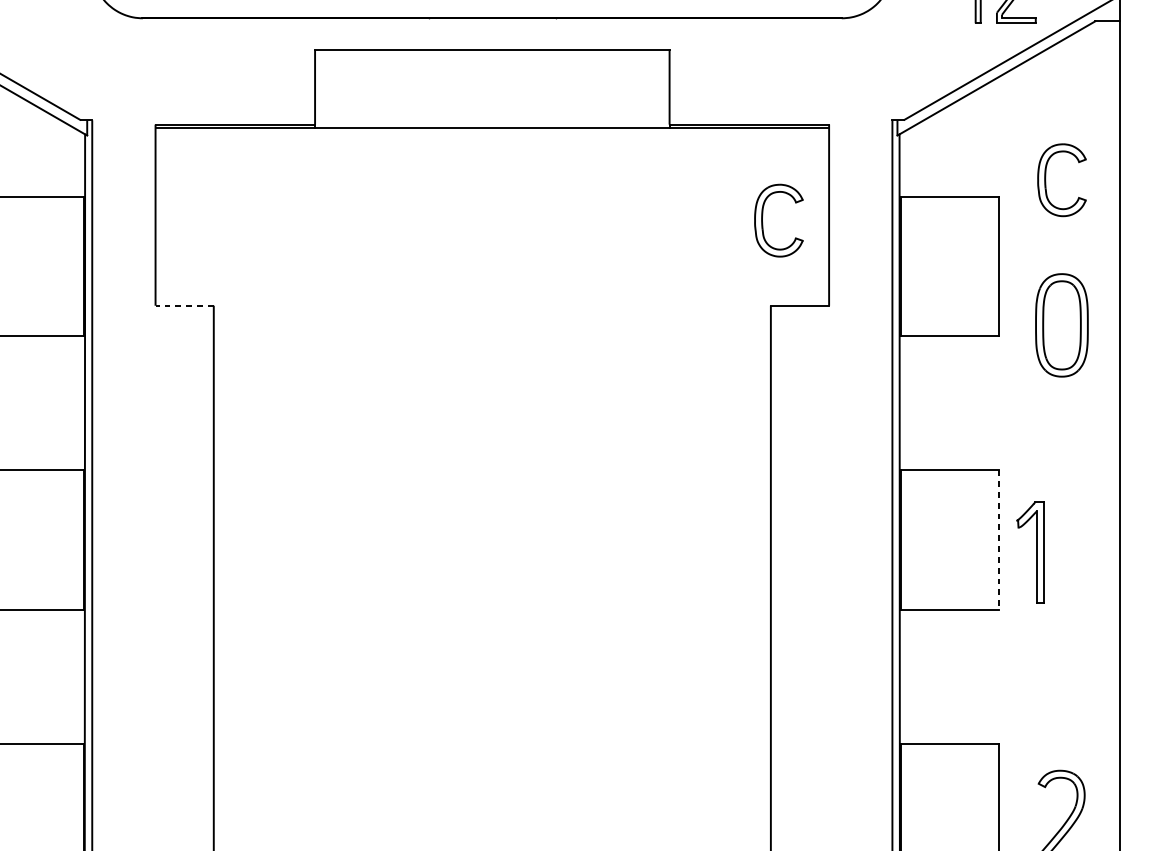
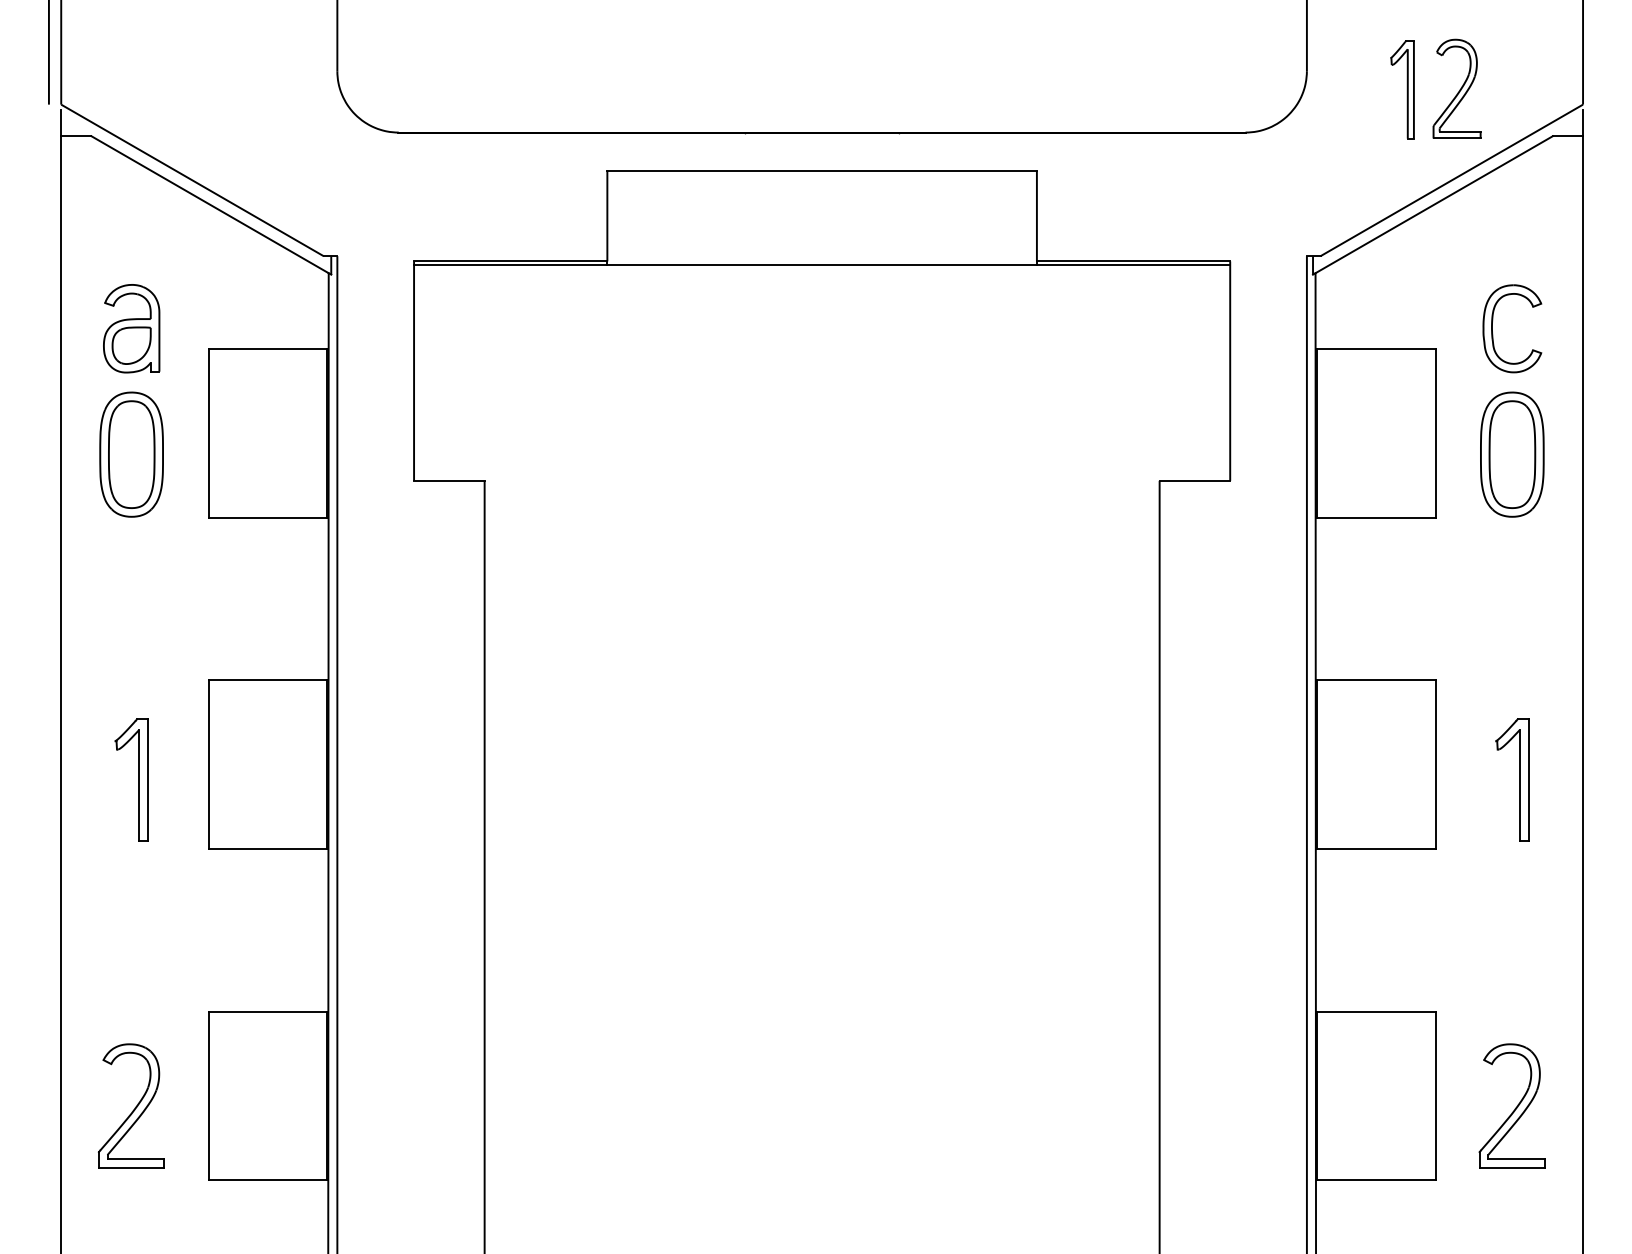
part: (763, 225) -> (1150, 383), removed
line: (183, 305) -> (448, 480), dashed -> solid
part: (1062, 325) -> (1512, 454), moved
line: (998, 540) -> (1435, 765), dashed -> solid
part: (1036, 552) -> (1519, 779), moved

